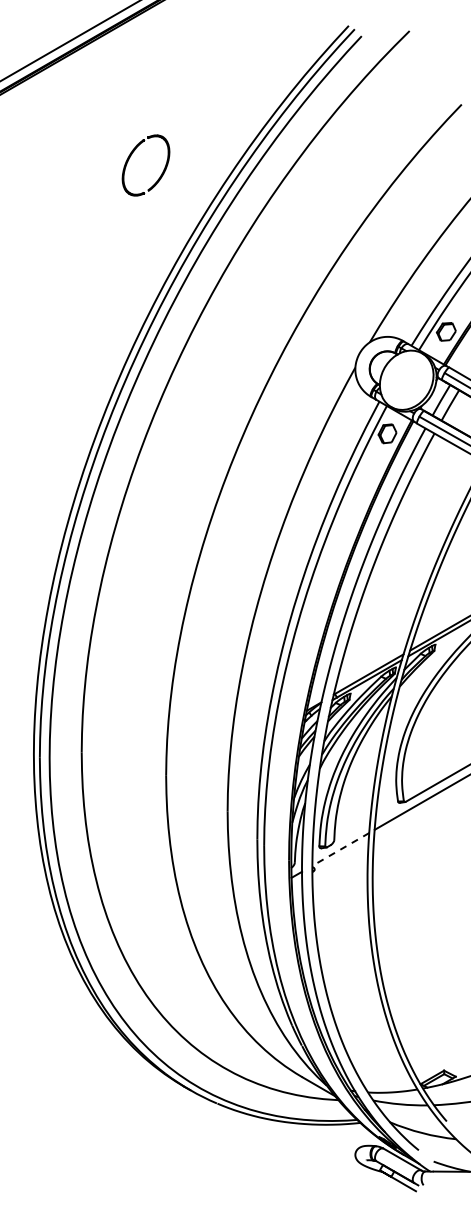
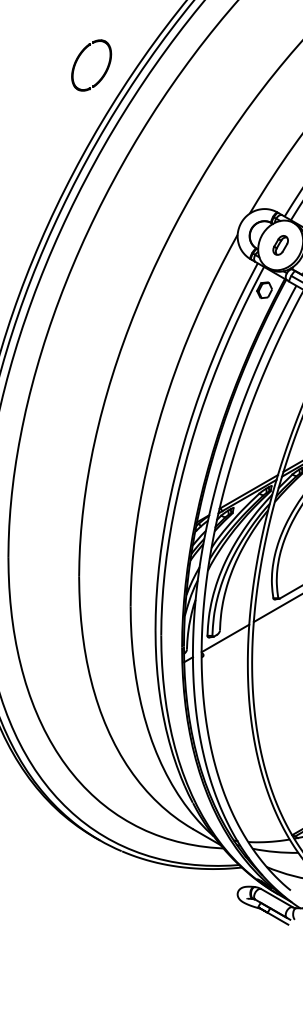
part: (131, 156) -> (79, 57), moved
part: (406, 380) -> (280, 245), added
line: (340, 849) -> (225, 638), dashed -> solid

